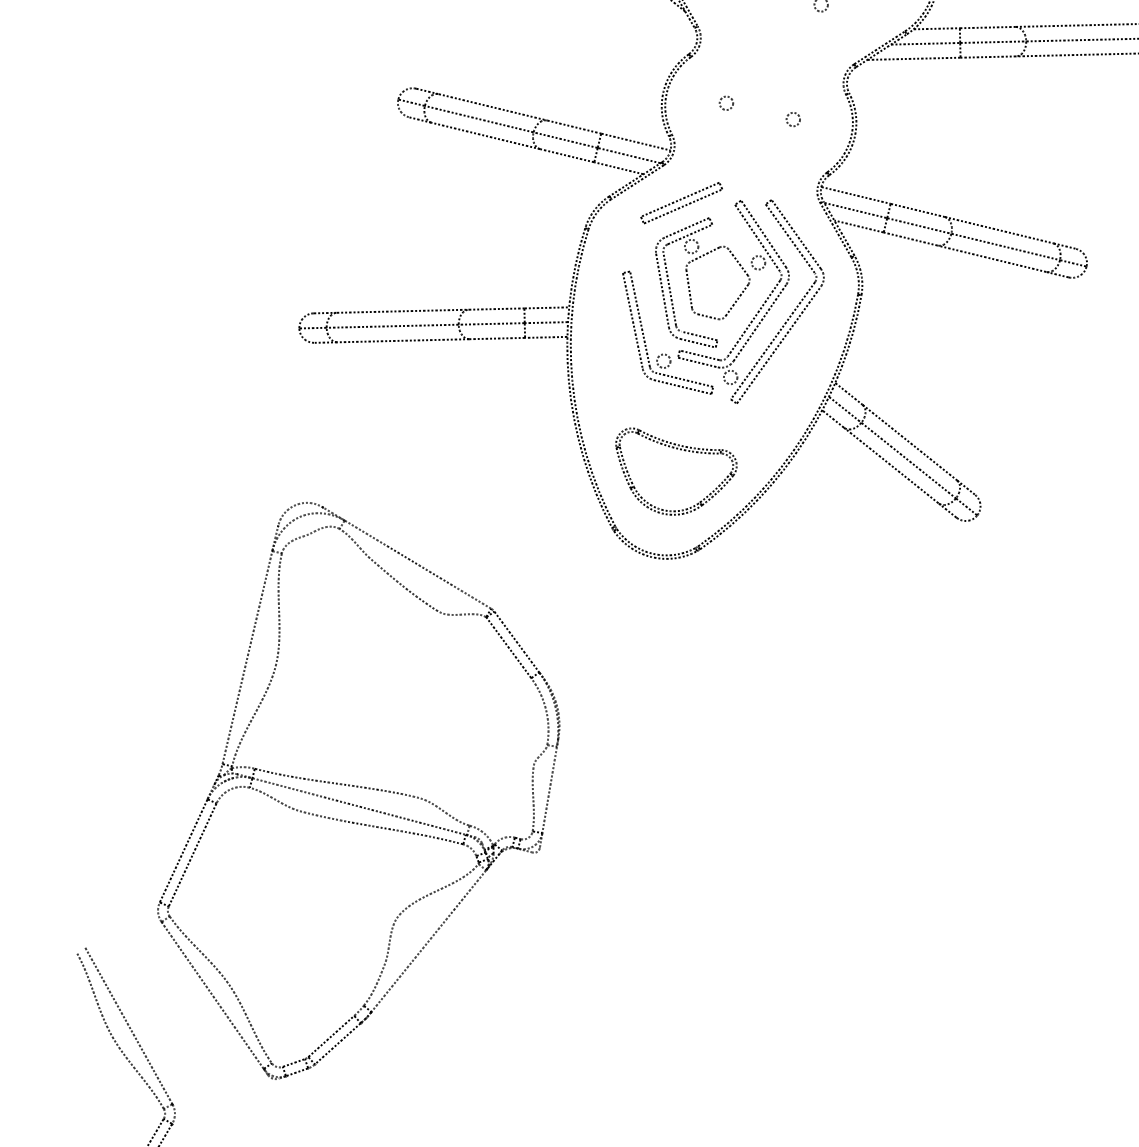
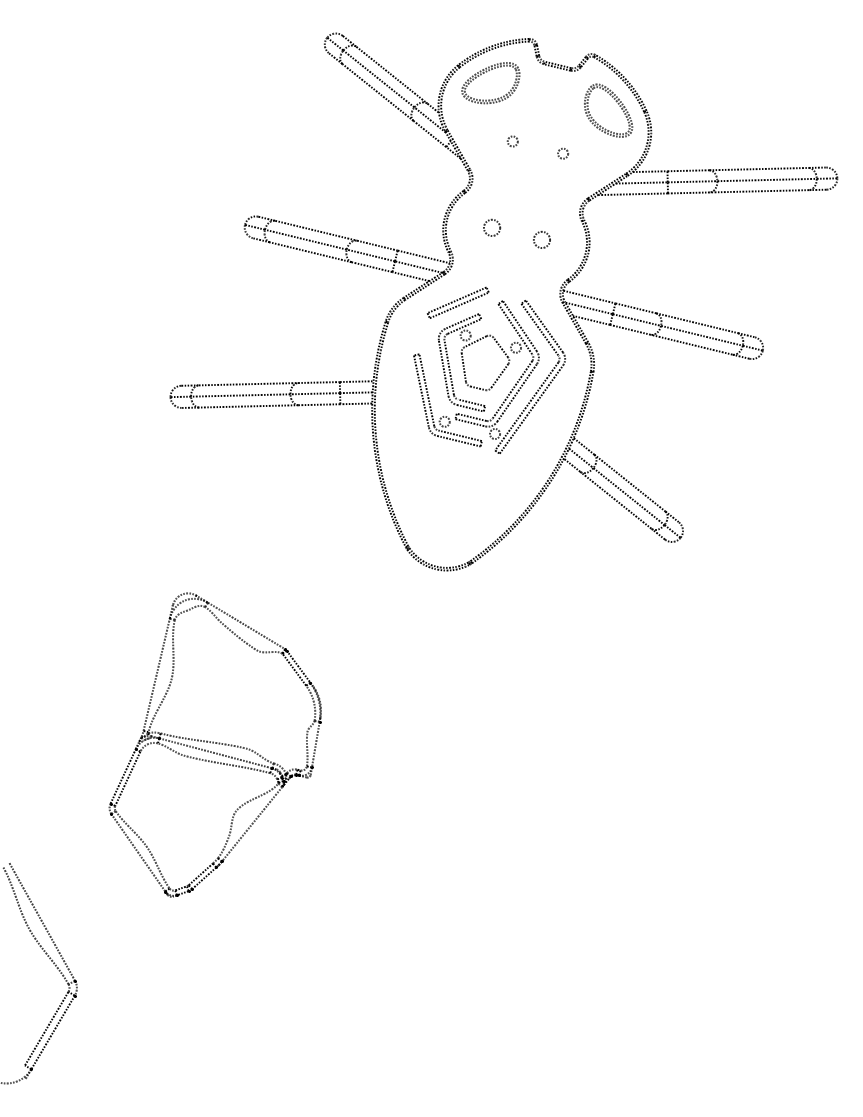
circle: (725, 102) -> (491, 227), size x1.6
circle: (793, 118) -> (542, 239), size x1.6
part: (683, 451) -> (459, 489), removed
part: (359, 790) -> (215, 744), size x0.7

